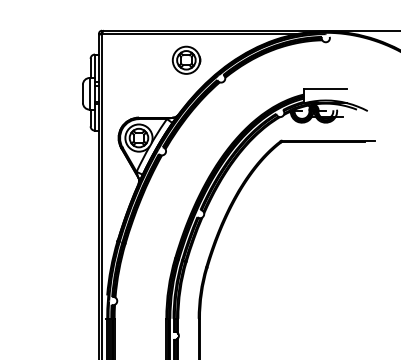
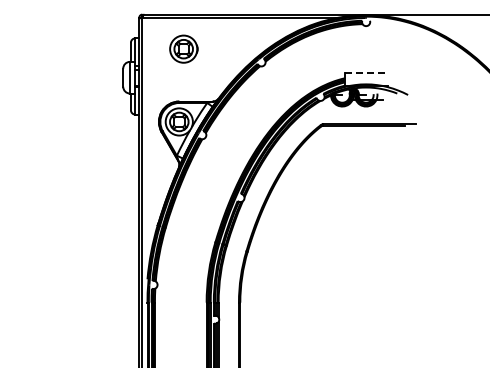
part: (186, 59) -> (183, 48), moved
line: (326, 89) -> (366, 73), solid -> dashed

